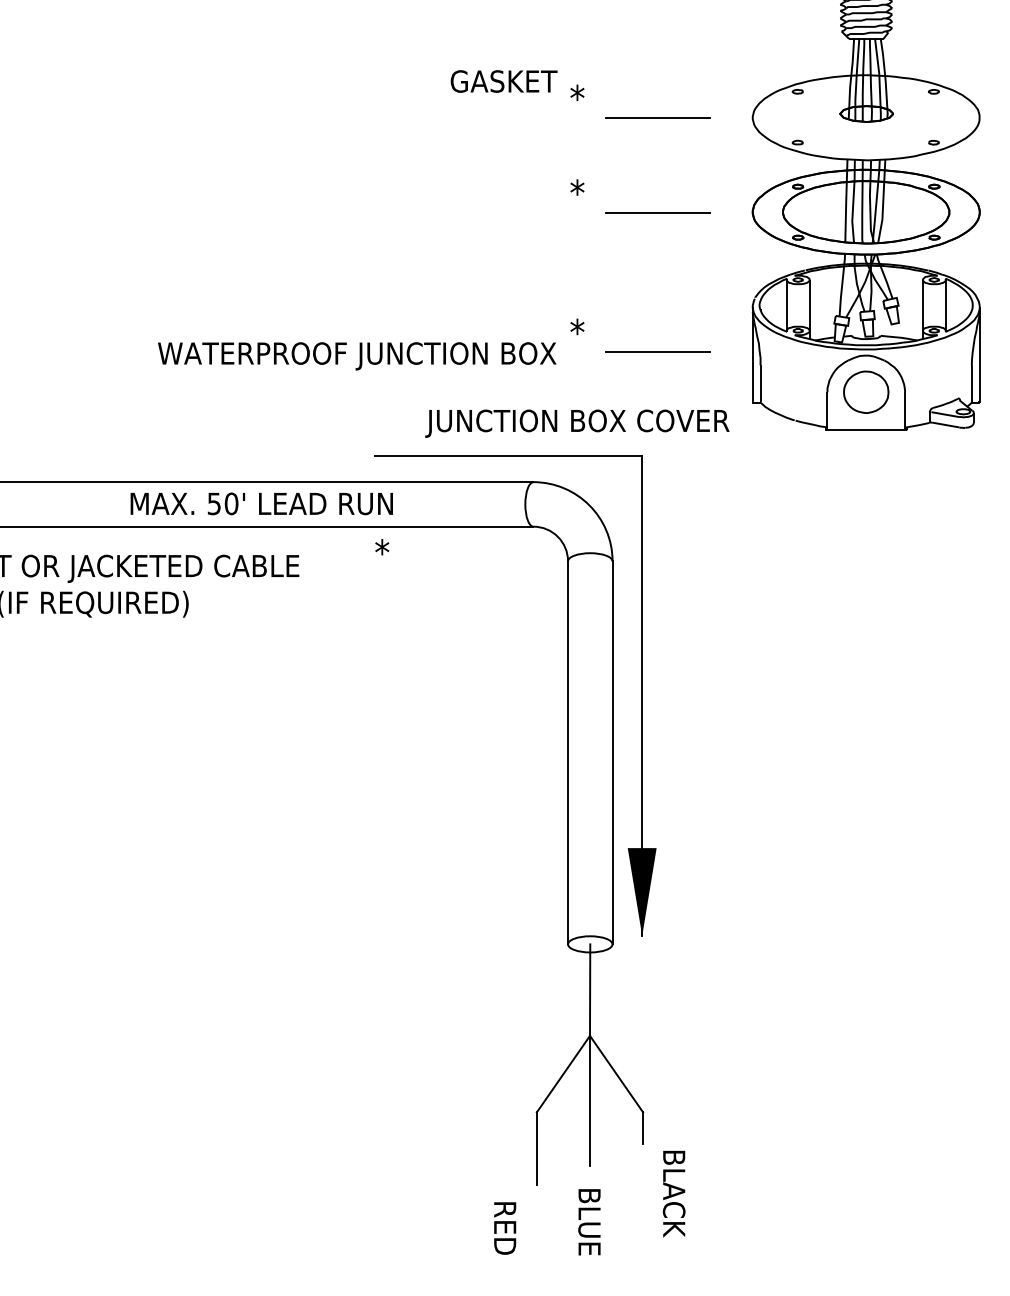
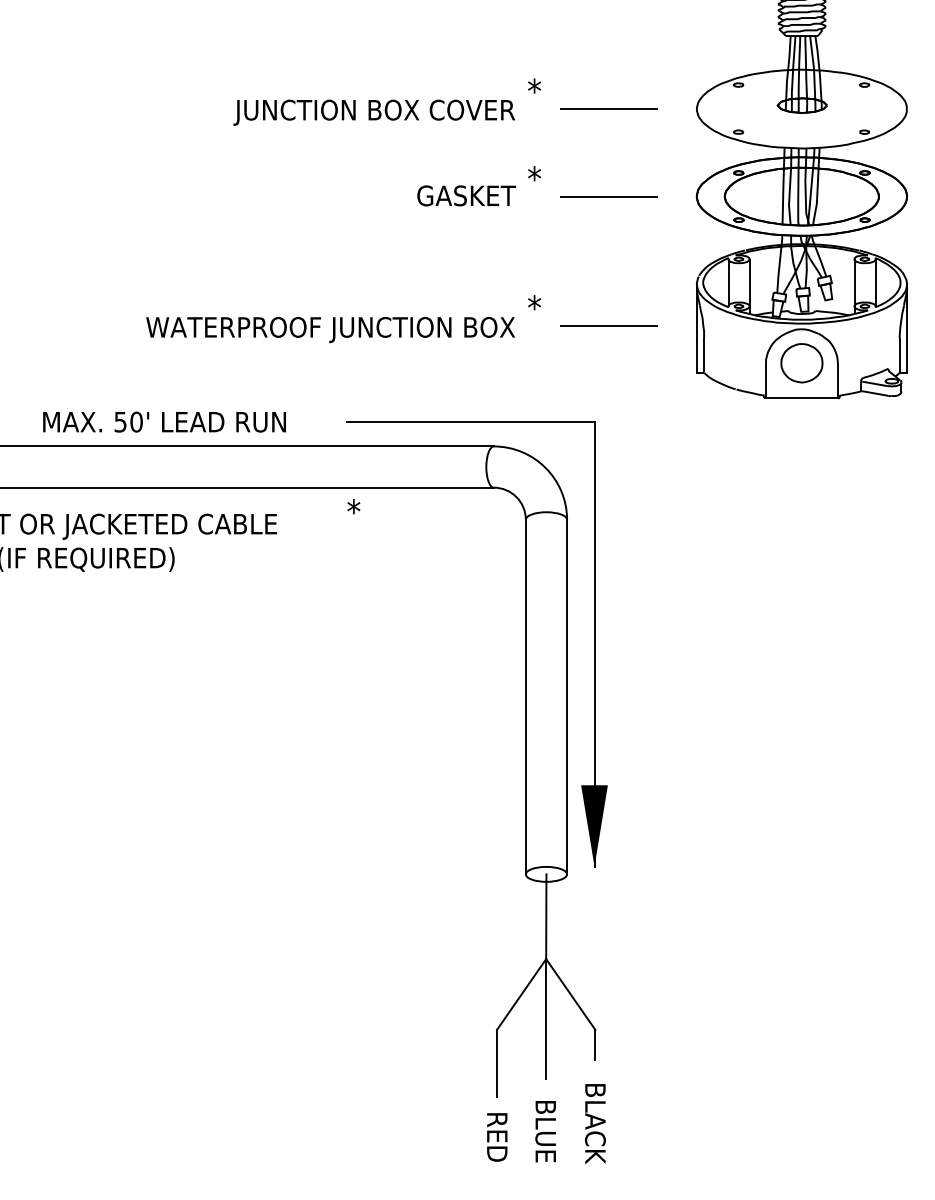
text: (503, 81) -> (466, 195), moved
text: (577, 423) -> (374, 112), moved
text: (261, 503) -> (164, 421), moved
text: (673, 1193) -> (594, 1123), moved
text: (505, 1228) -> (497, 1137), moved

